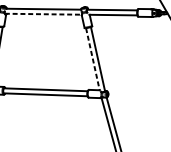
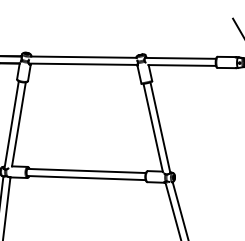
line: (43, 14) -> (83, 64), dashed -> solid
line: (93, 59) -> (153, 128), dashed -> solid

